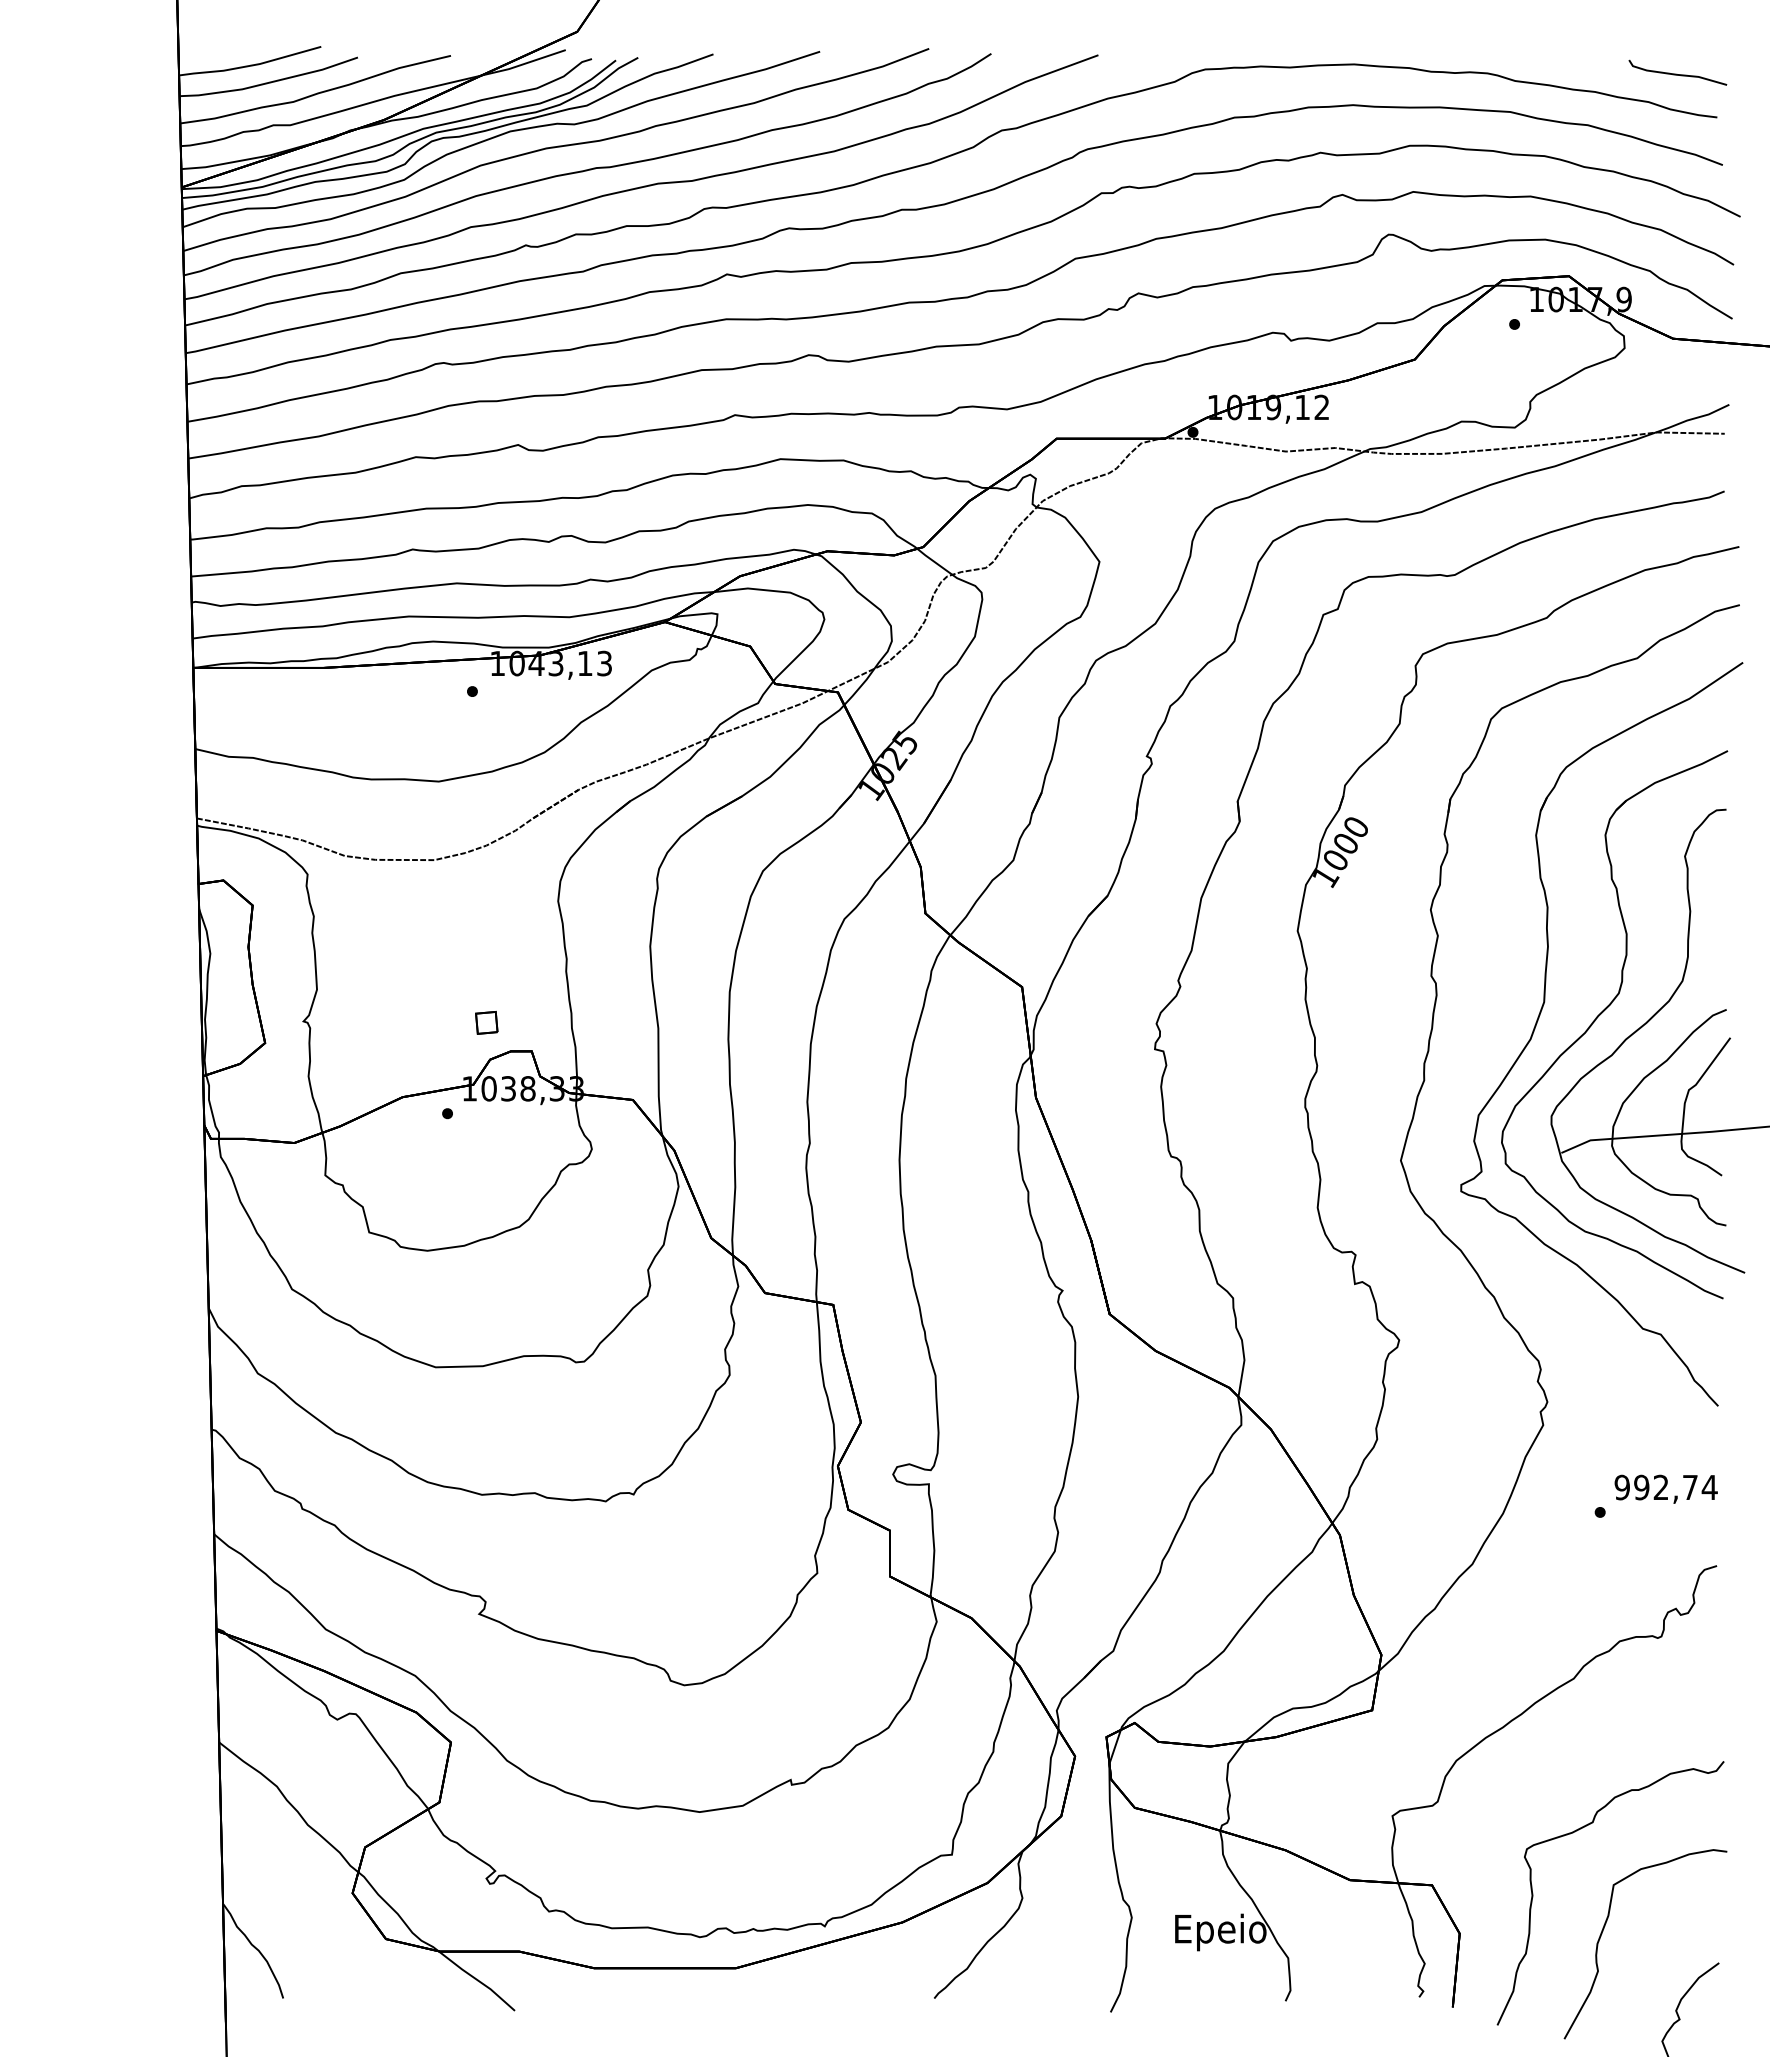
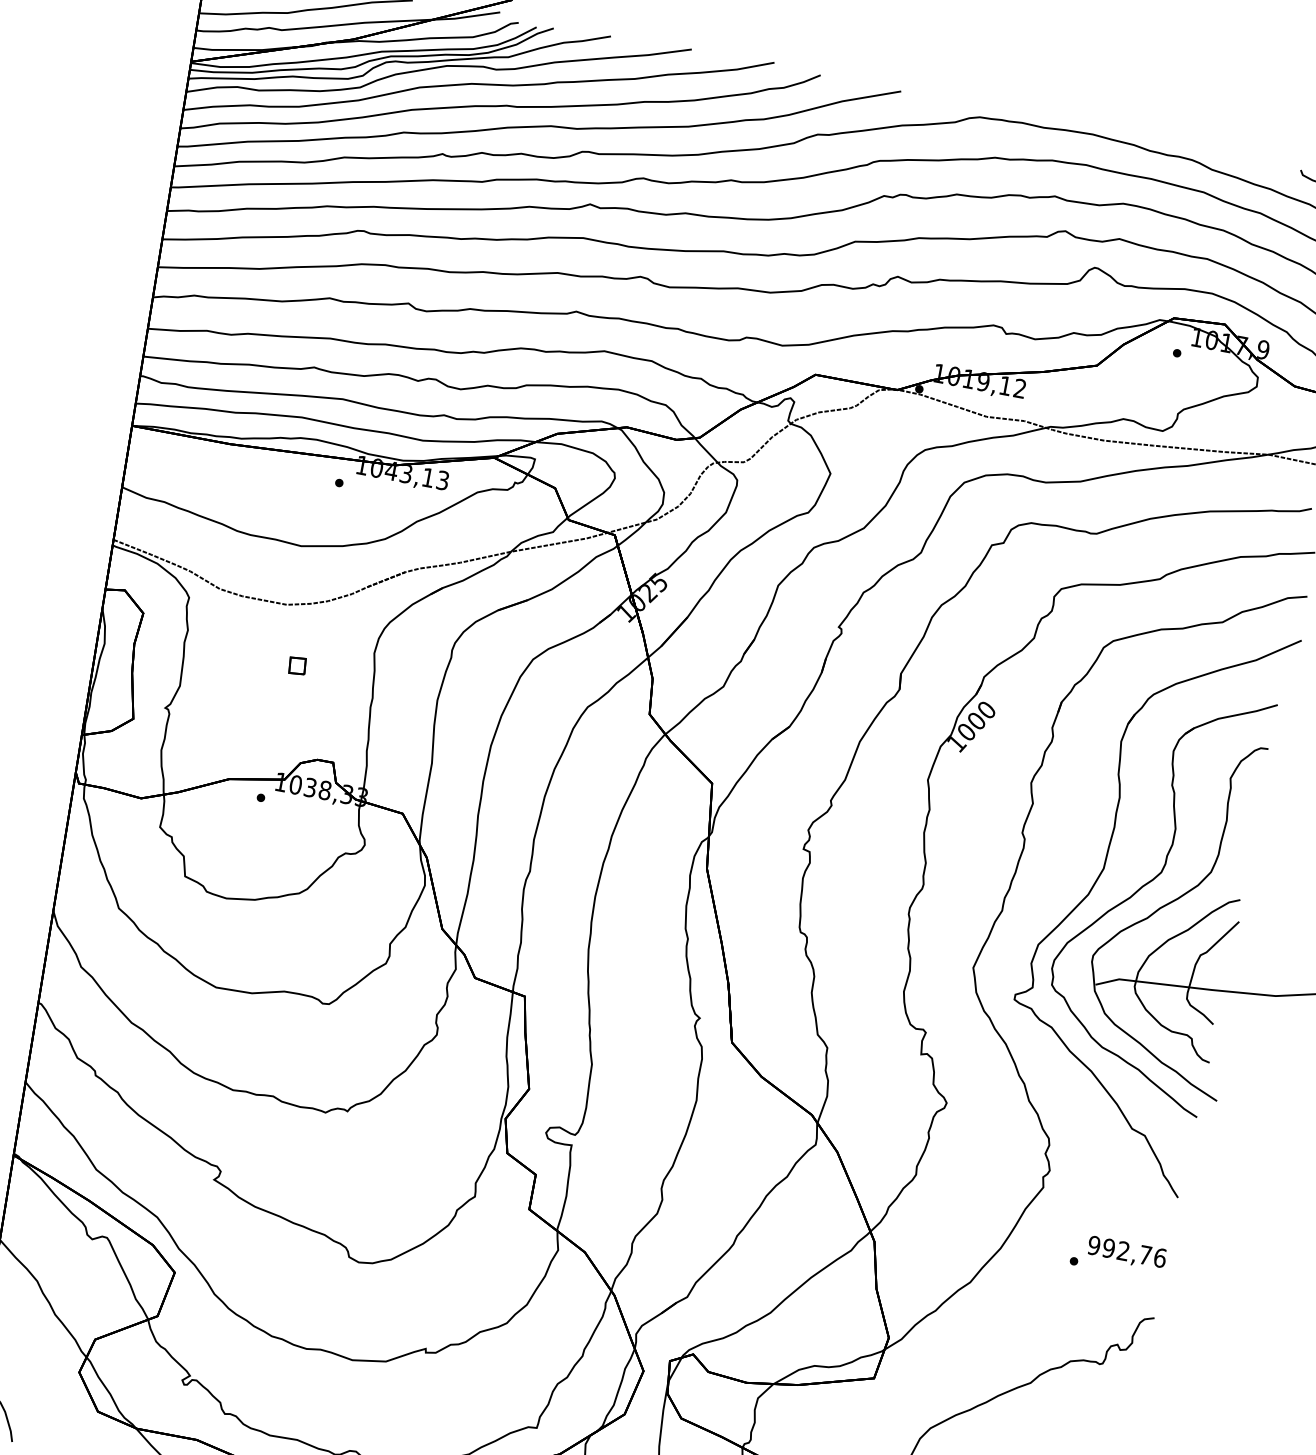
part: (486, 1022) -> (297, 665), moved
text: (1709, 1487) -> (1159, 1257), 992,74 -> 992,76

